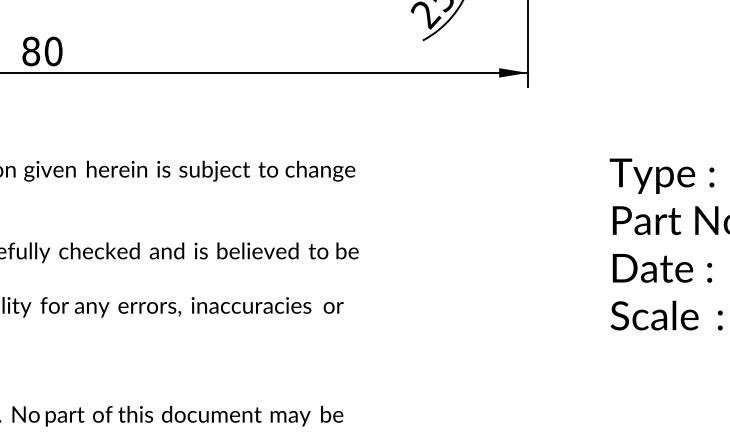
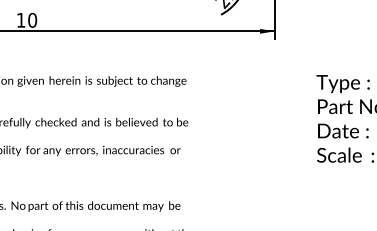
text: (29, 49) -> (20, 19), 80 -> 10

